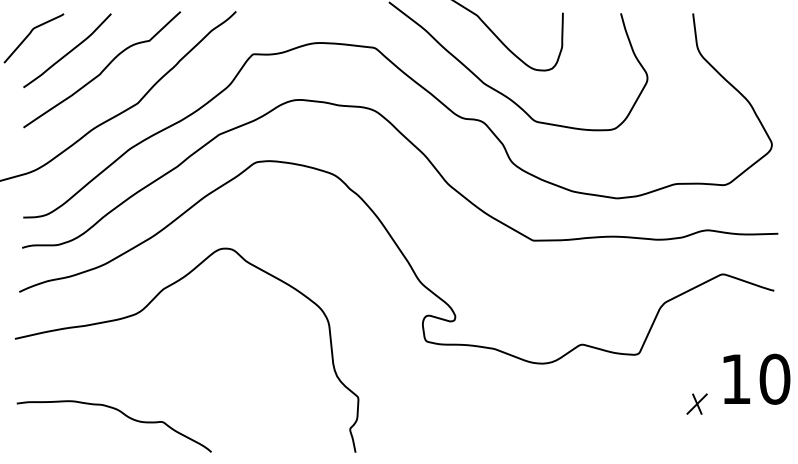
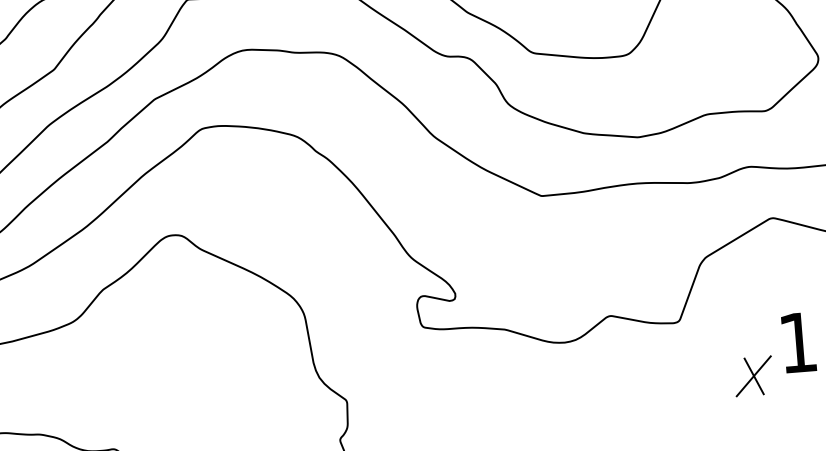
part: (696, 403) -> (752, 375), size x1.6

